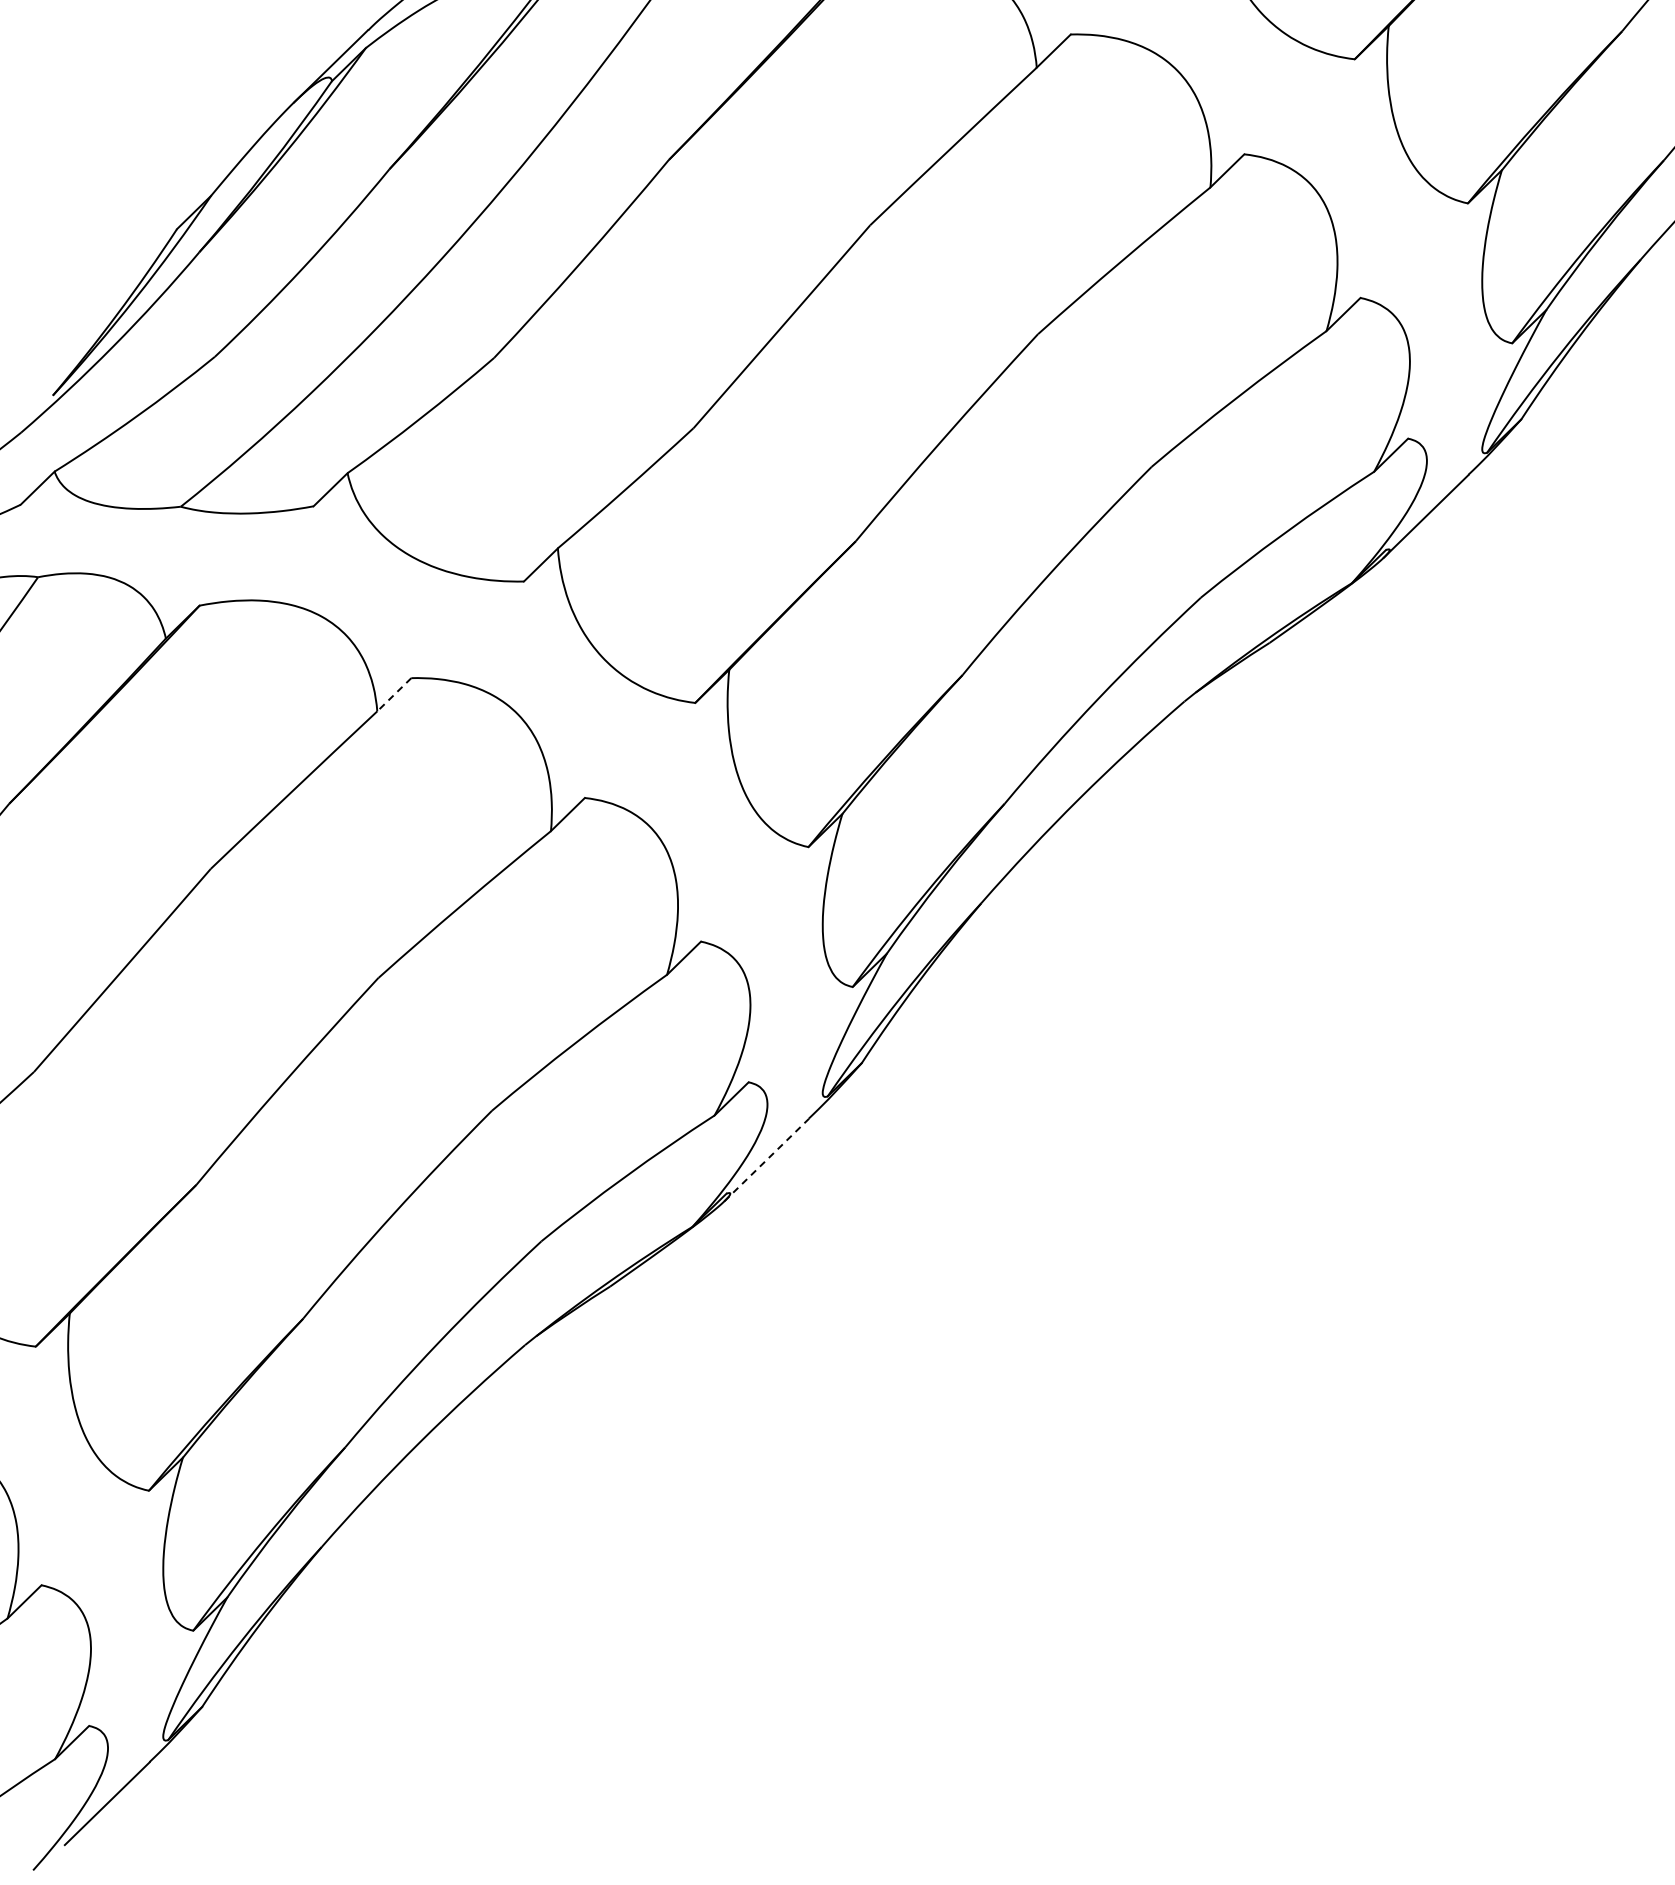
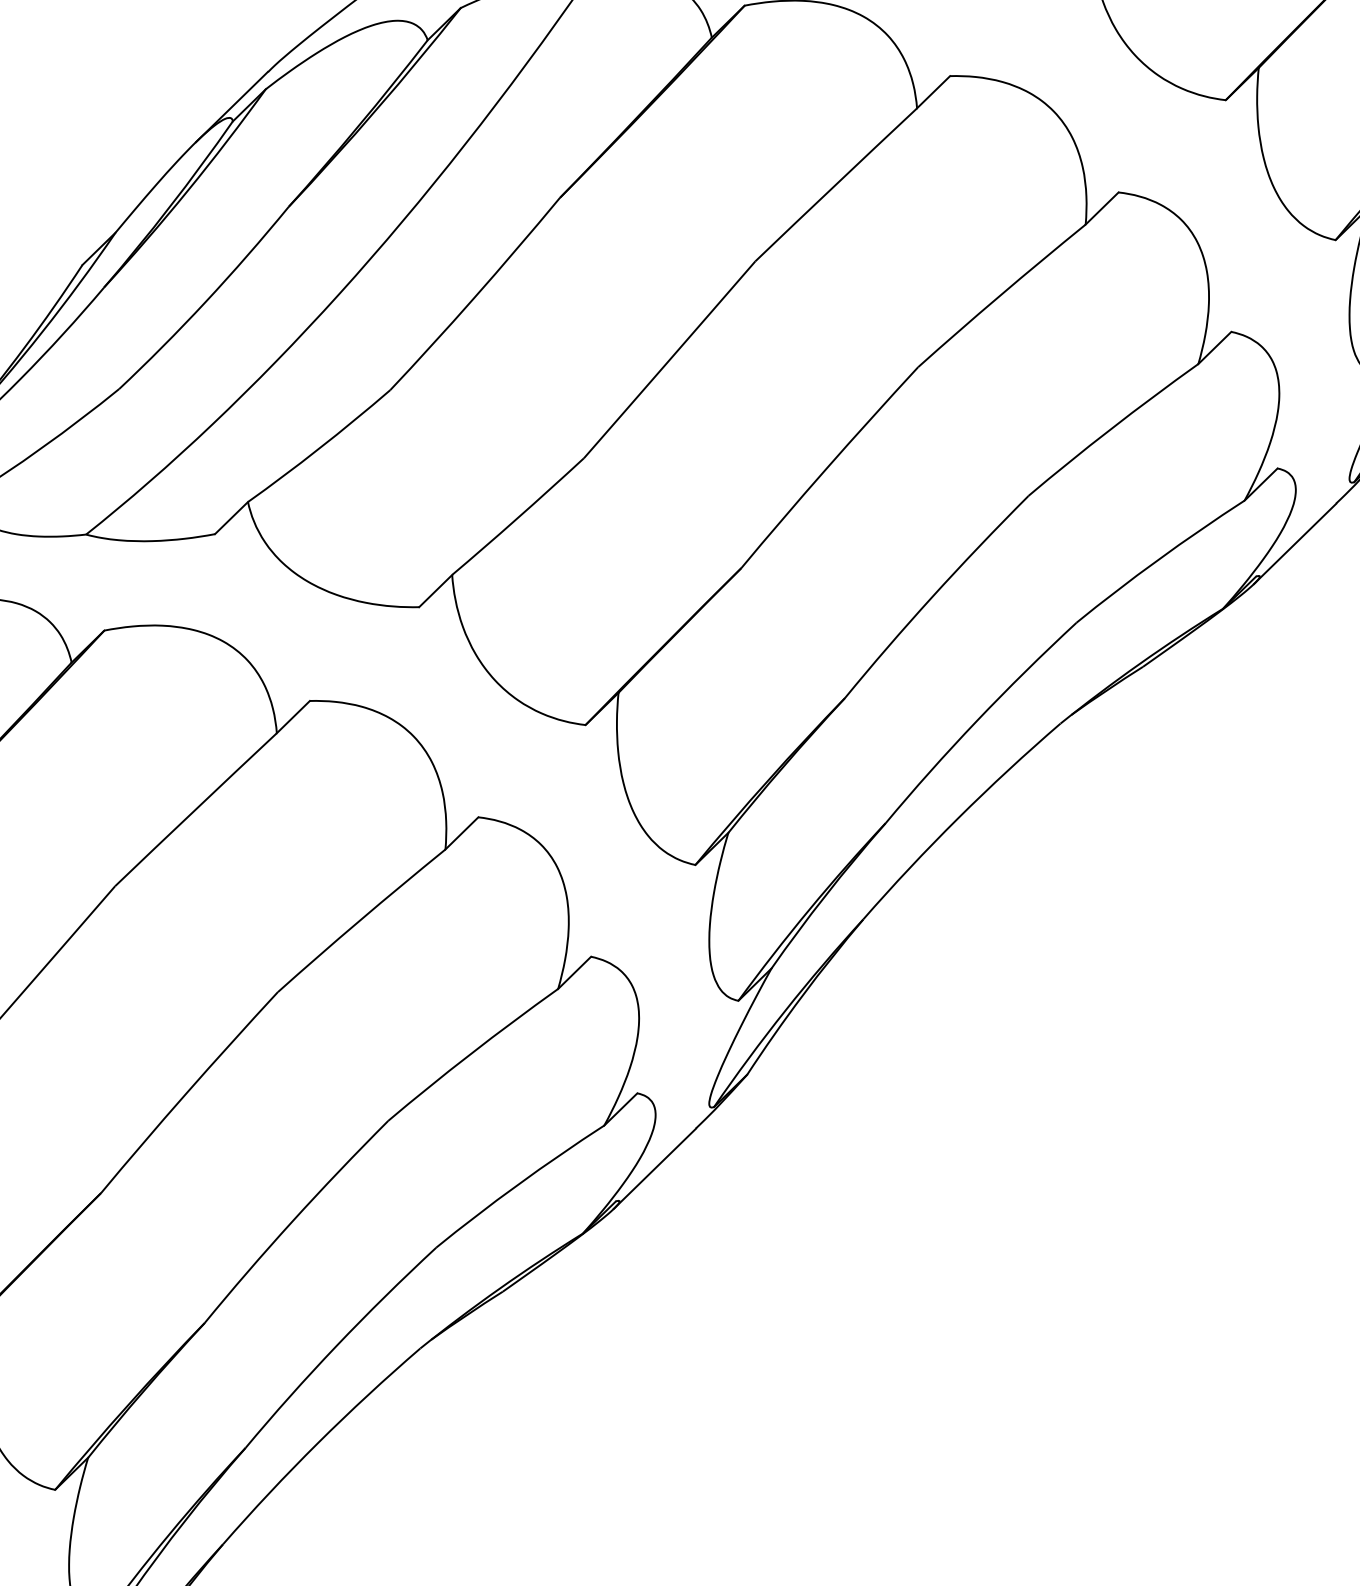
line: (394, 694) -> (293, 716), dashed -> solid
line: (767, 1159) -> (655, 1168), dashed -> solid

